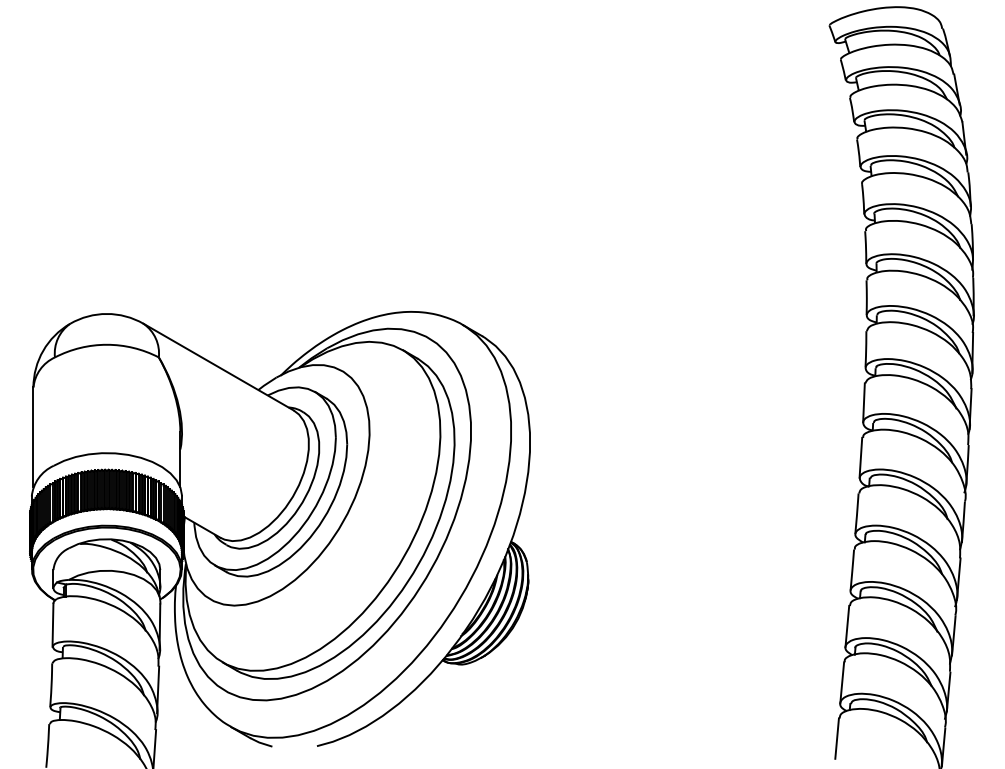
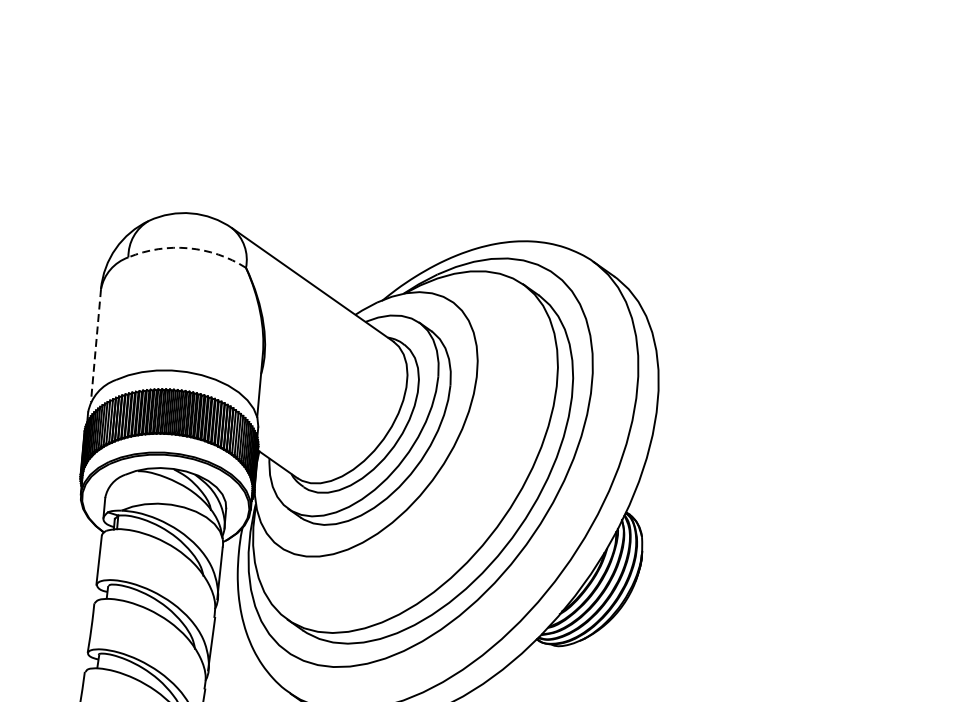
arc: (106, 344) -> (188, 247), solid -> dashed
line: (33, 437) -> (96, 345), solid -> dashed

